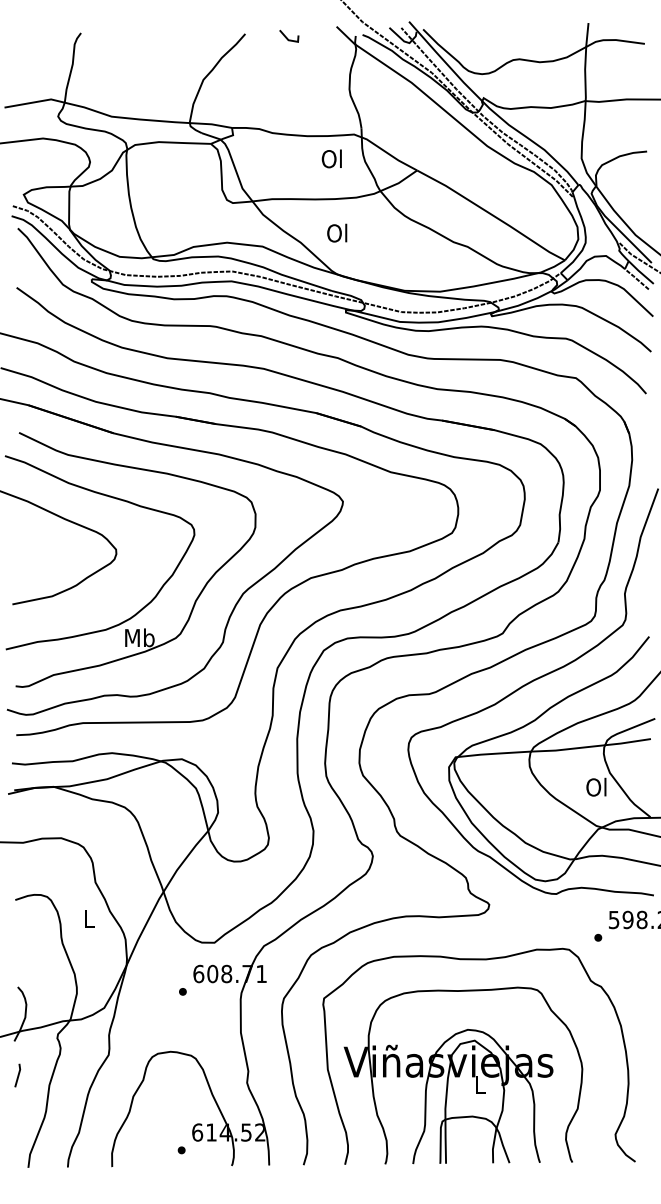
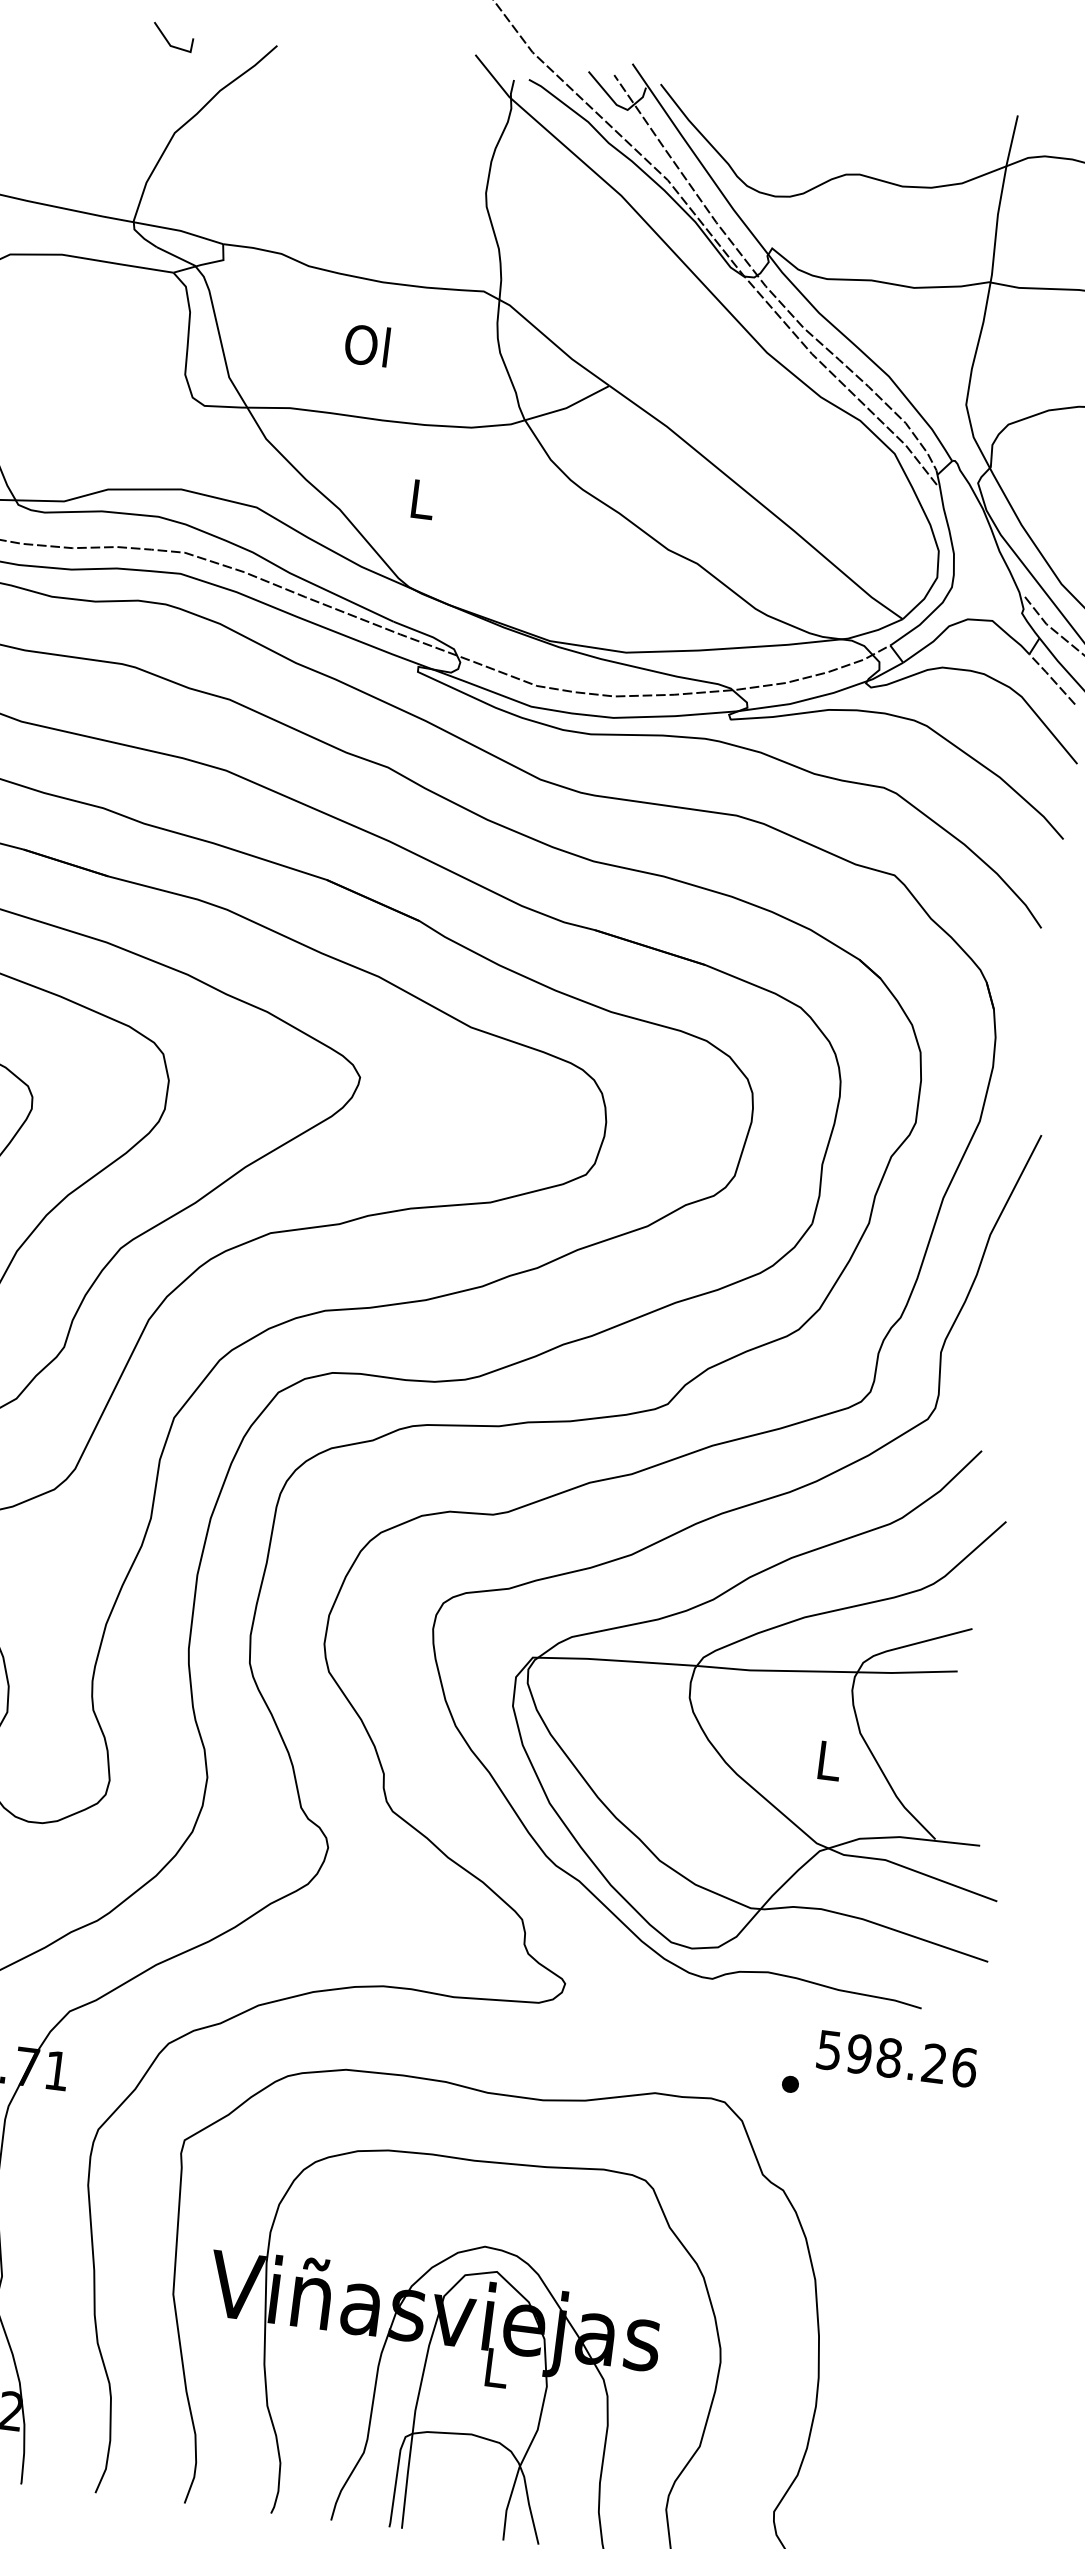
line: (287, 37) -> (169, 39), moved
text: (331, 158) -> (366, 344), moved
text: (337, 232) -> (421, 497), Ol -> L
text: (596, 786) -> (827, 1758), Ol -> L

